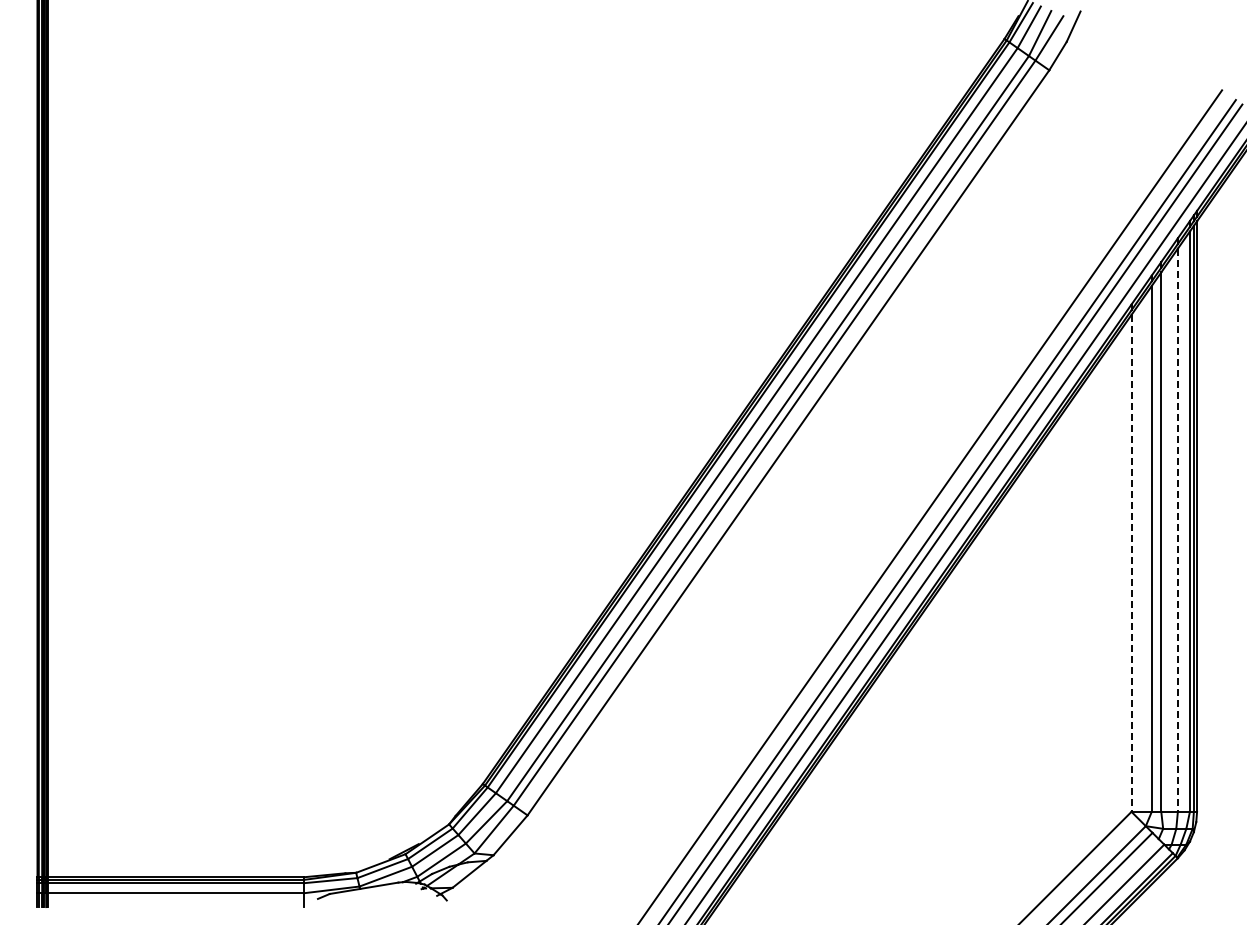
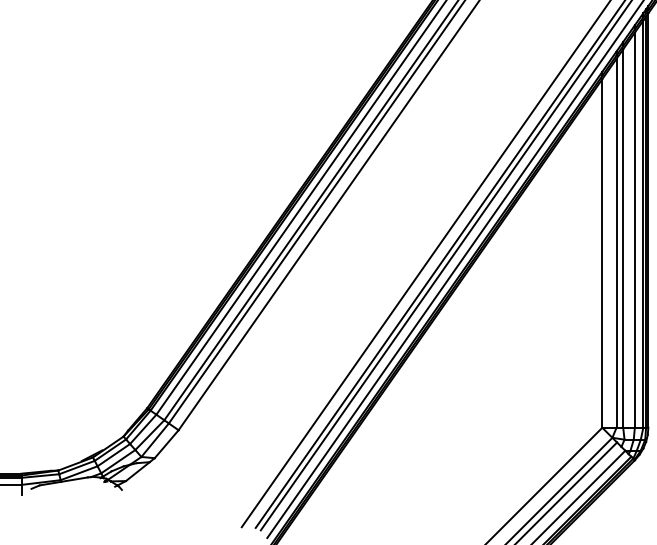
line: (1177, 530) -> (634, 230), dashed -> solid
line: (1131, 563) -> (602, 253), dashed -> solid

